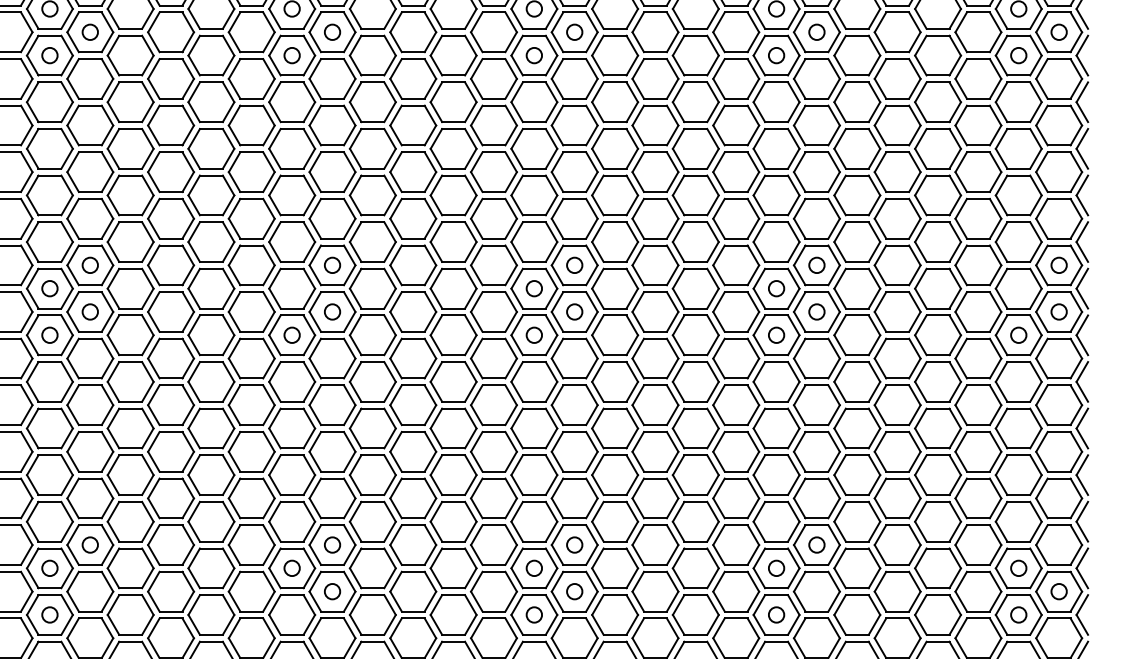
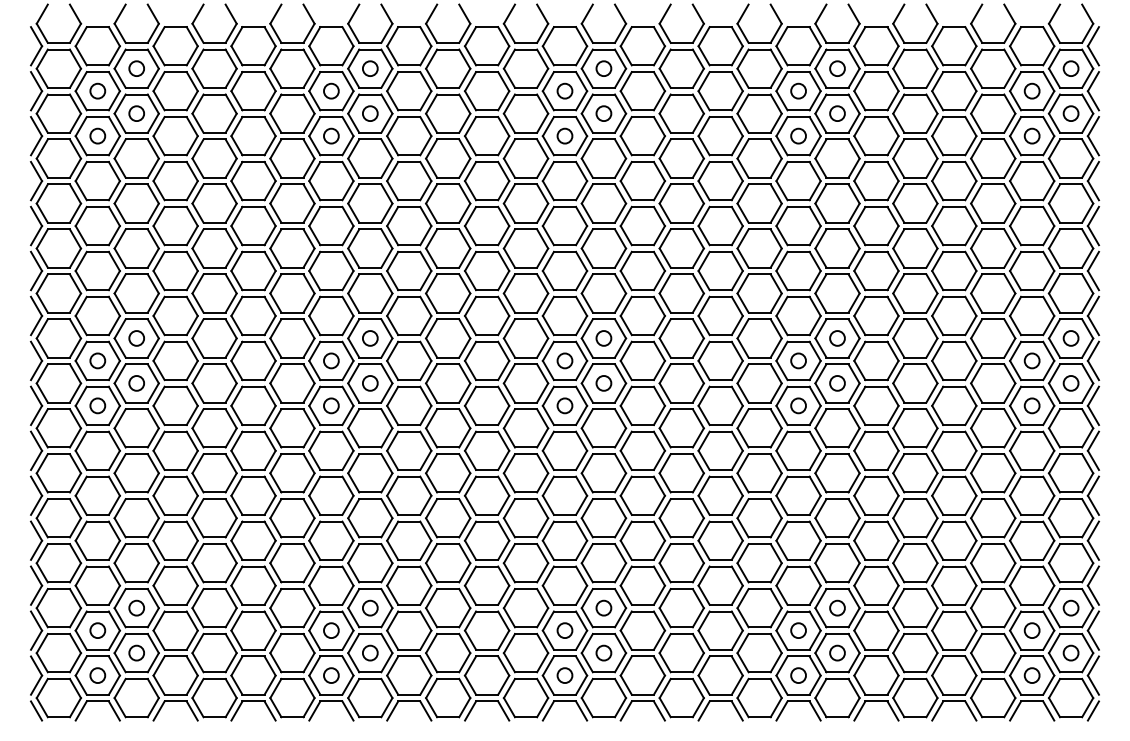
circle: (292, 288) -> (331, 360), added
circle: (1018, 288) -> (1031, 360), added
circle: (1058, 544) -> (1070, 607), added
circle: (90, 591) -> (136, 652), added
circle: (816, 591) -> (837, 652), added
circle: (292, 614) -> (331, 675), added

